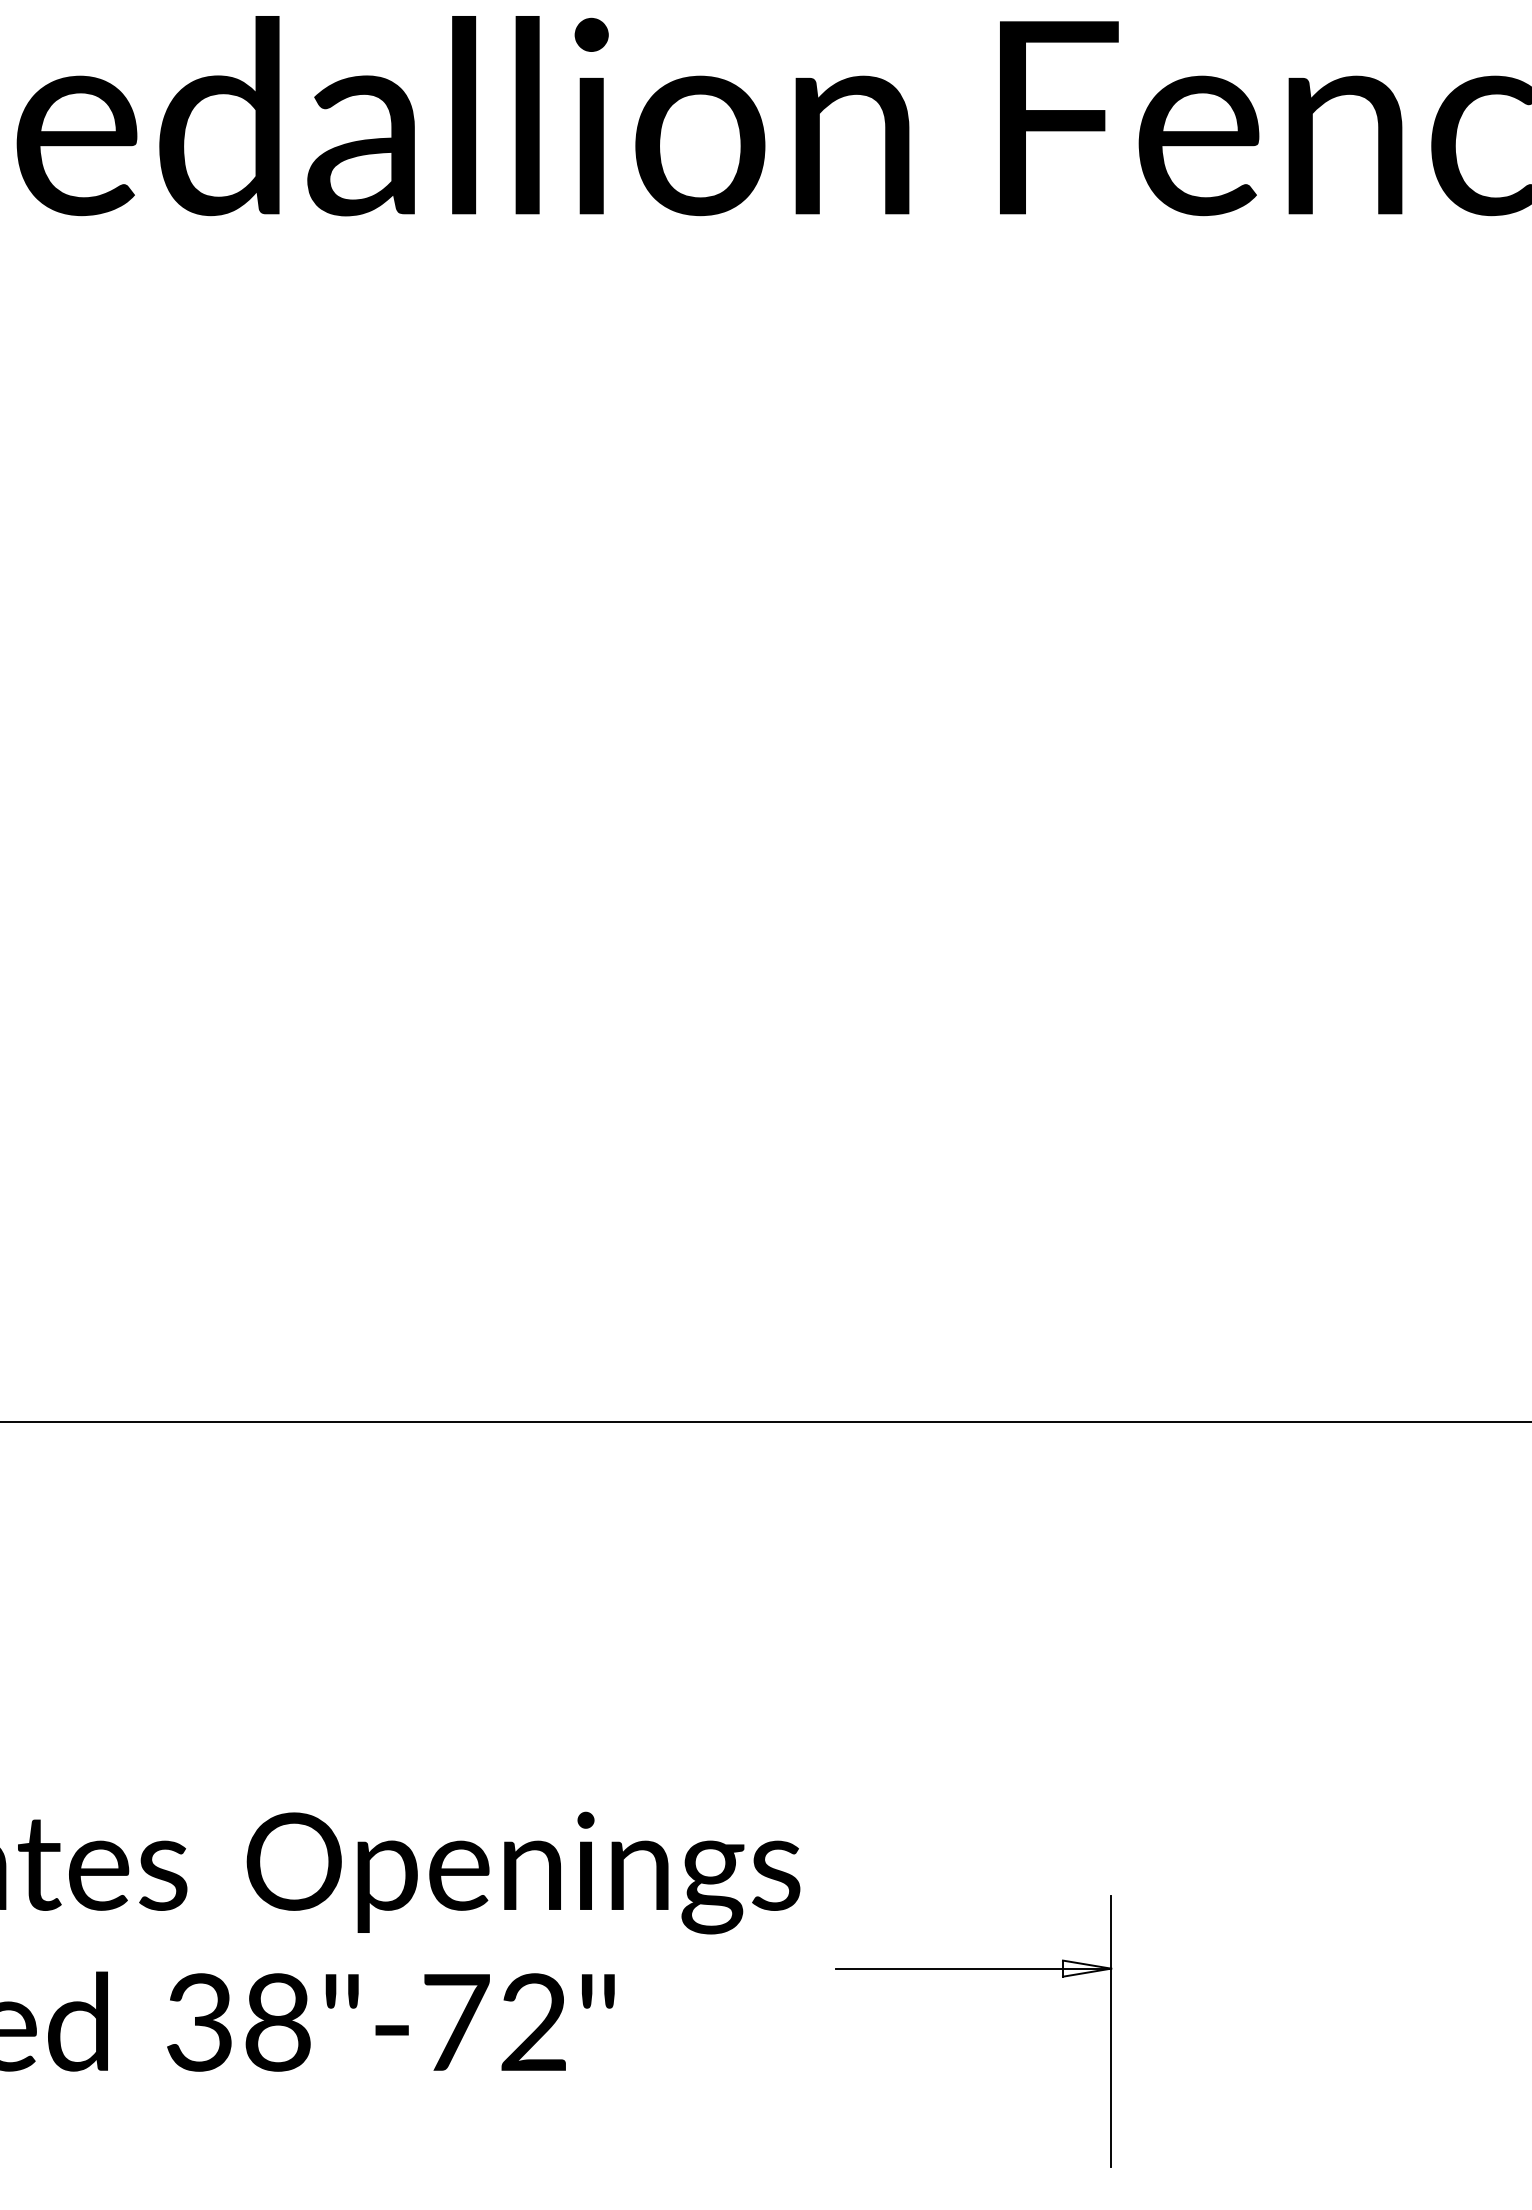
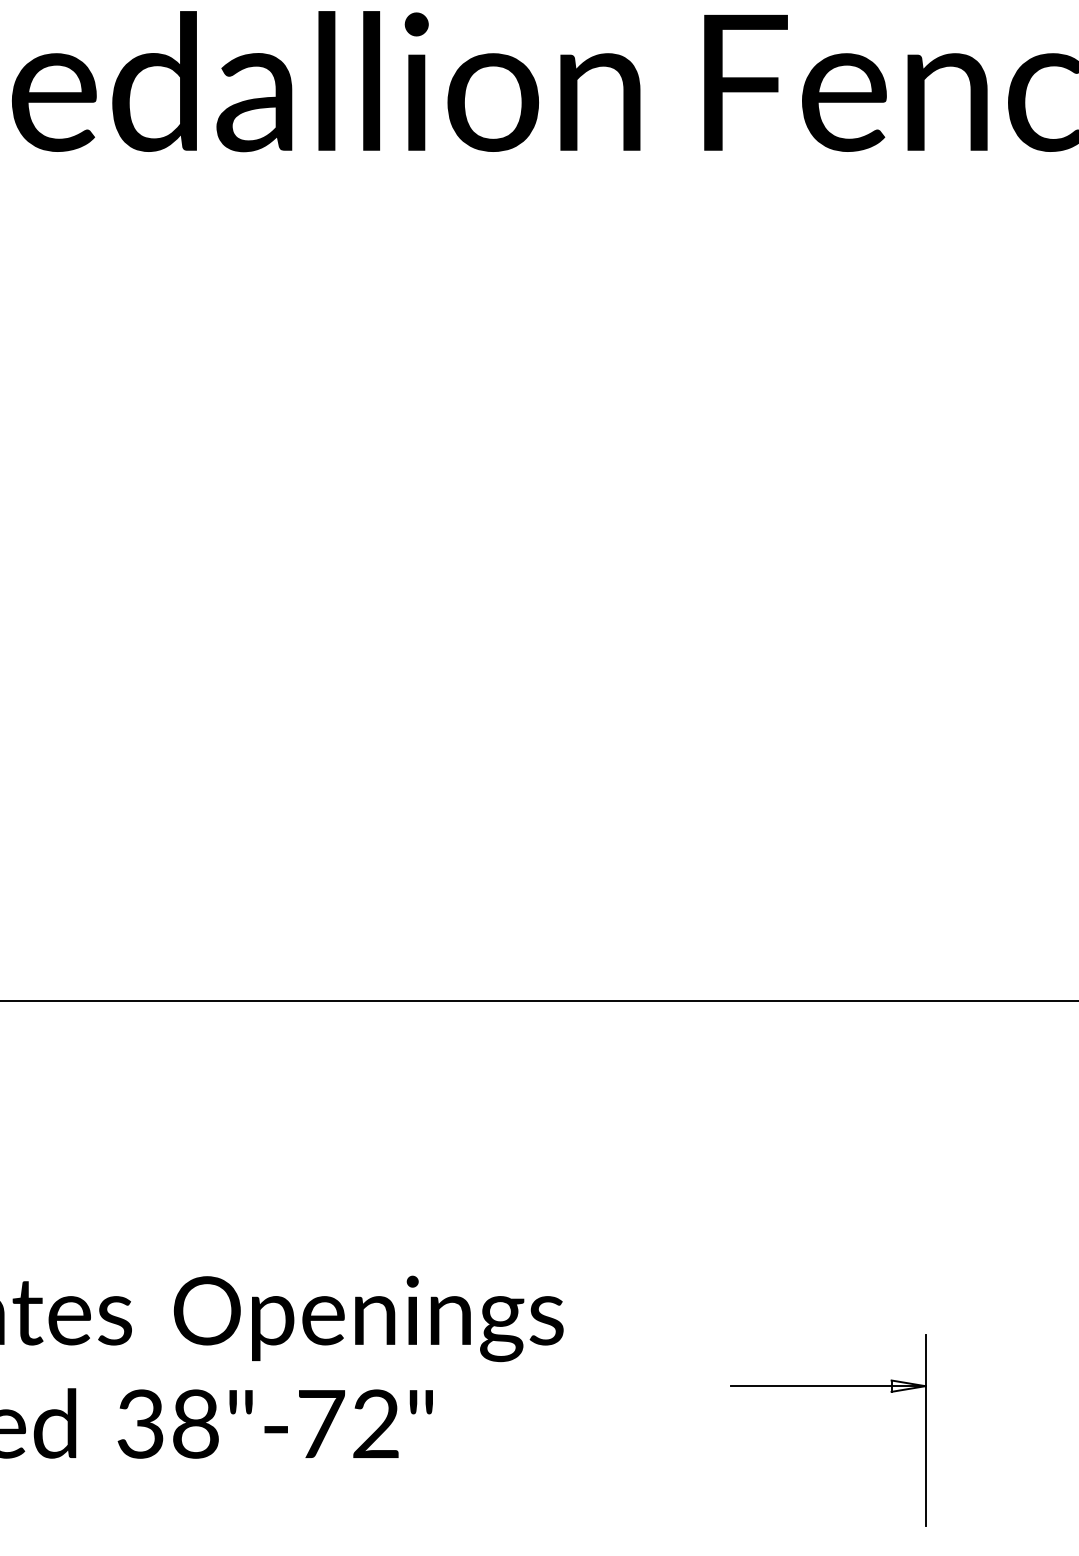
part: (973, 1969) -> (828, 1386), moved

